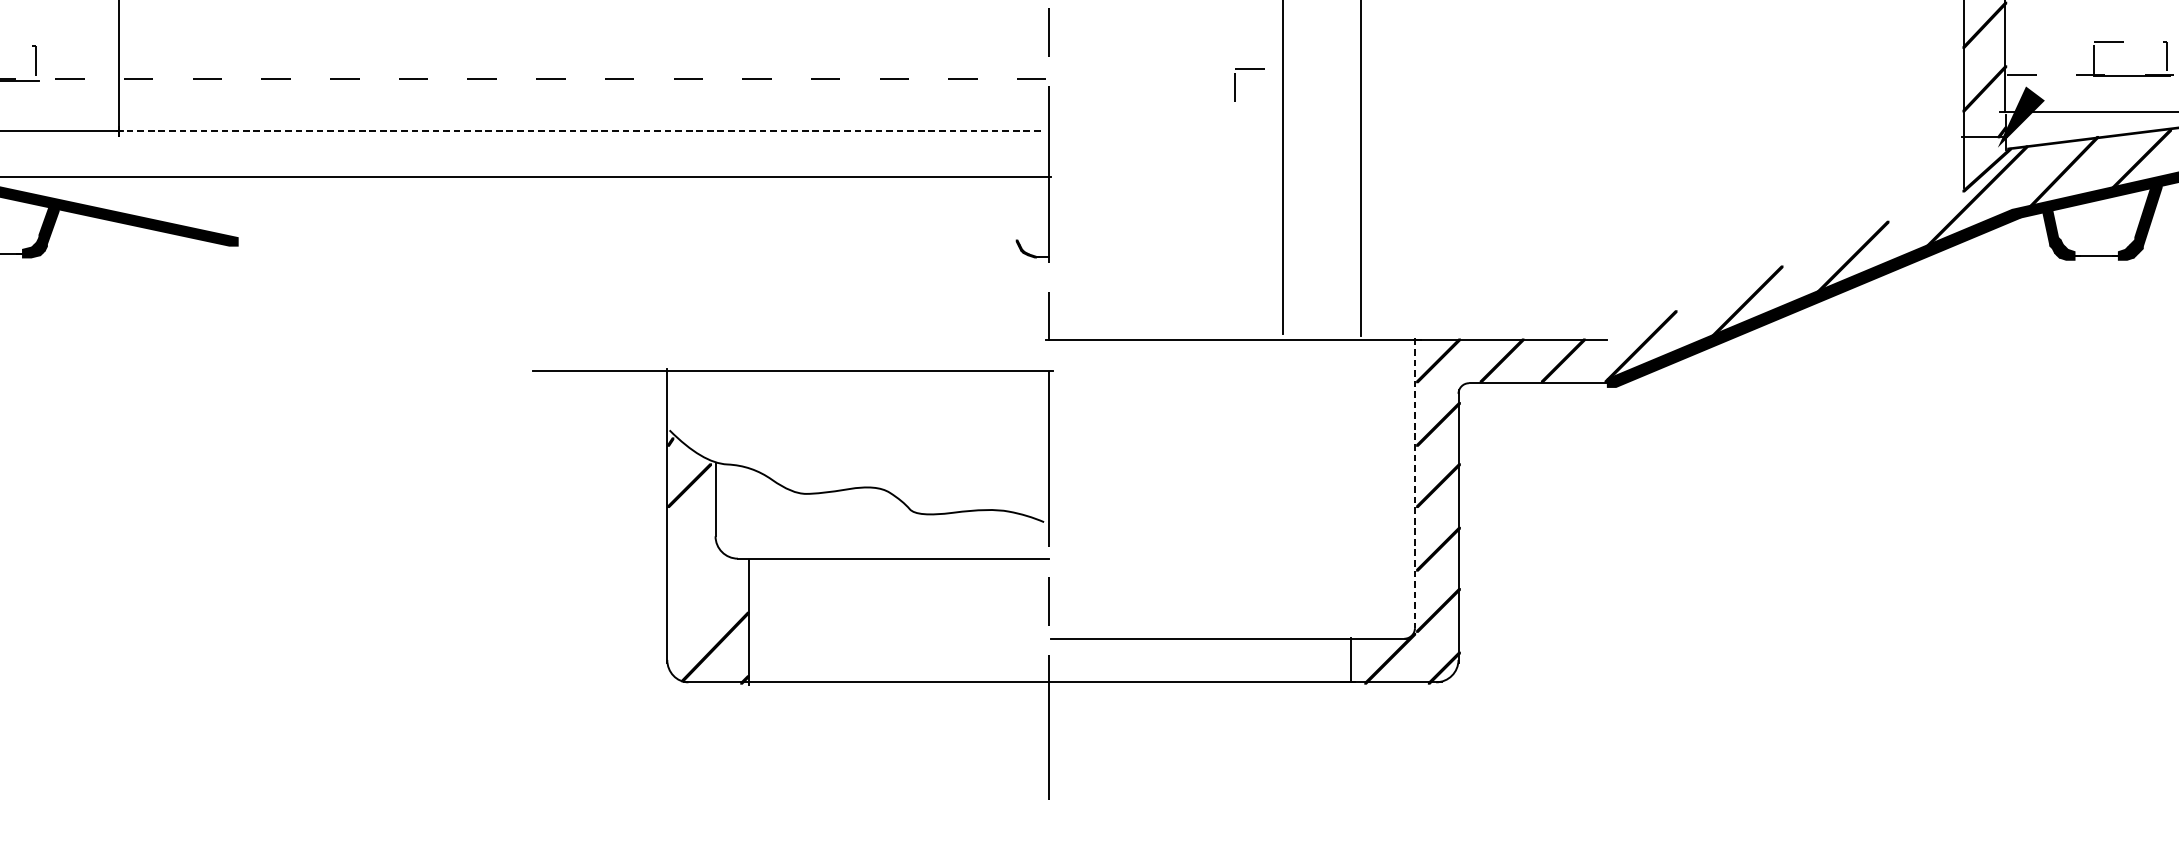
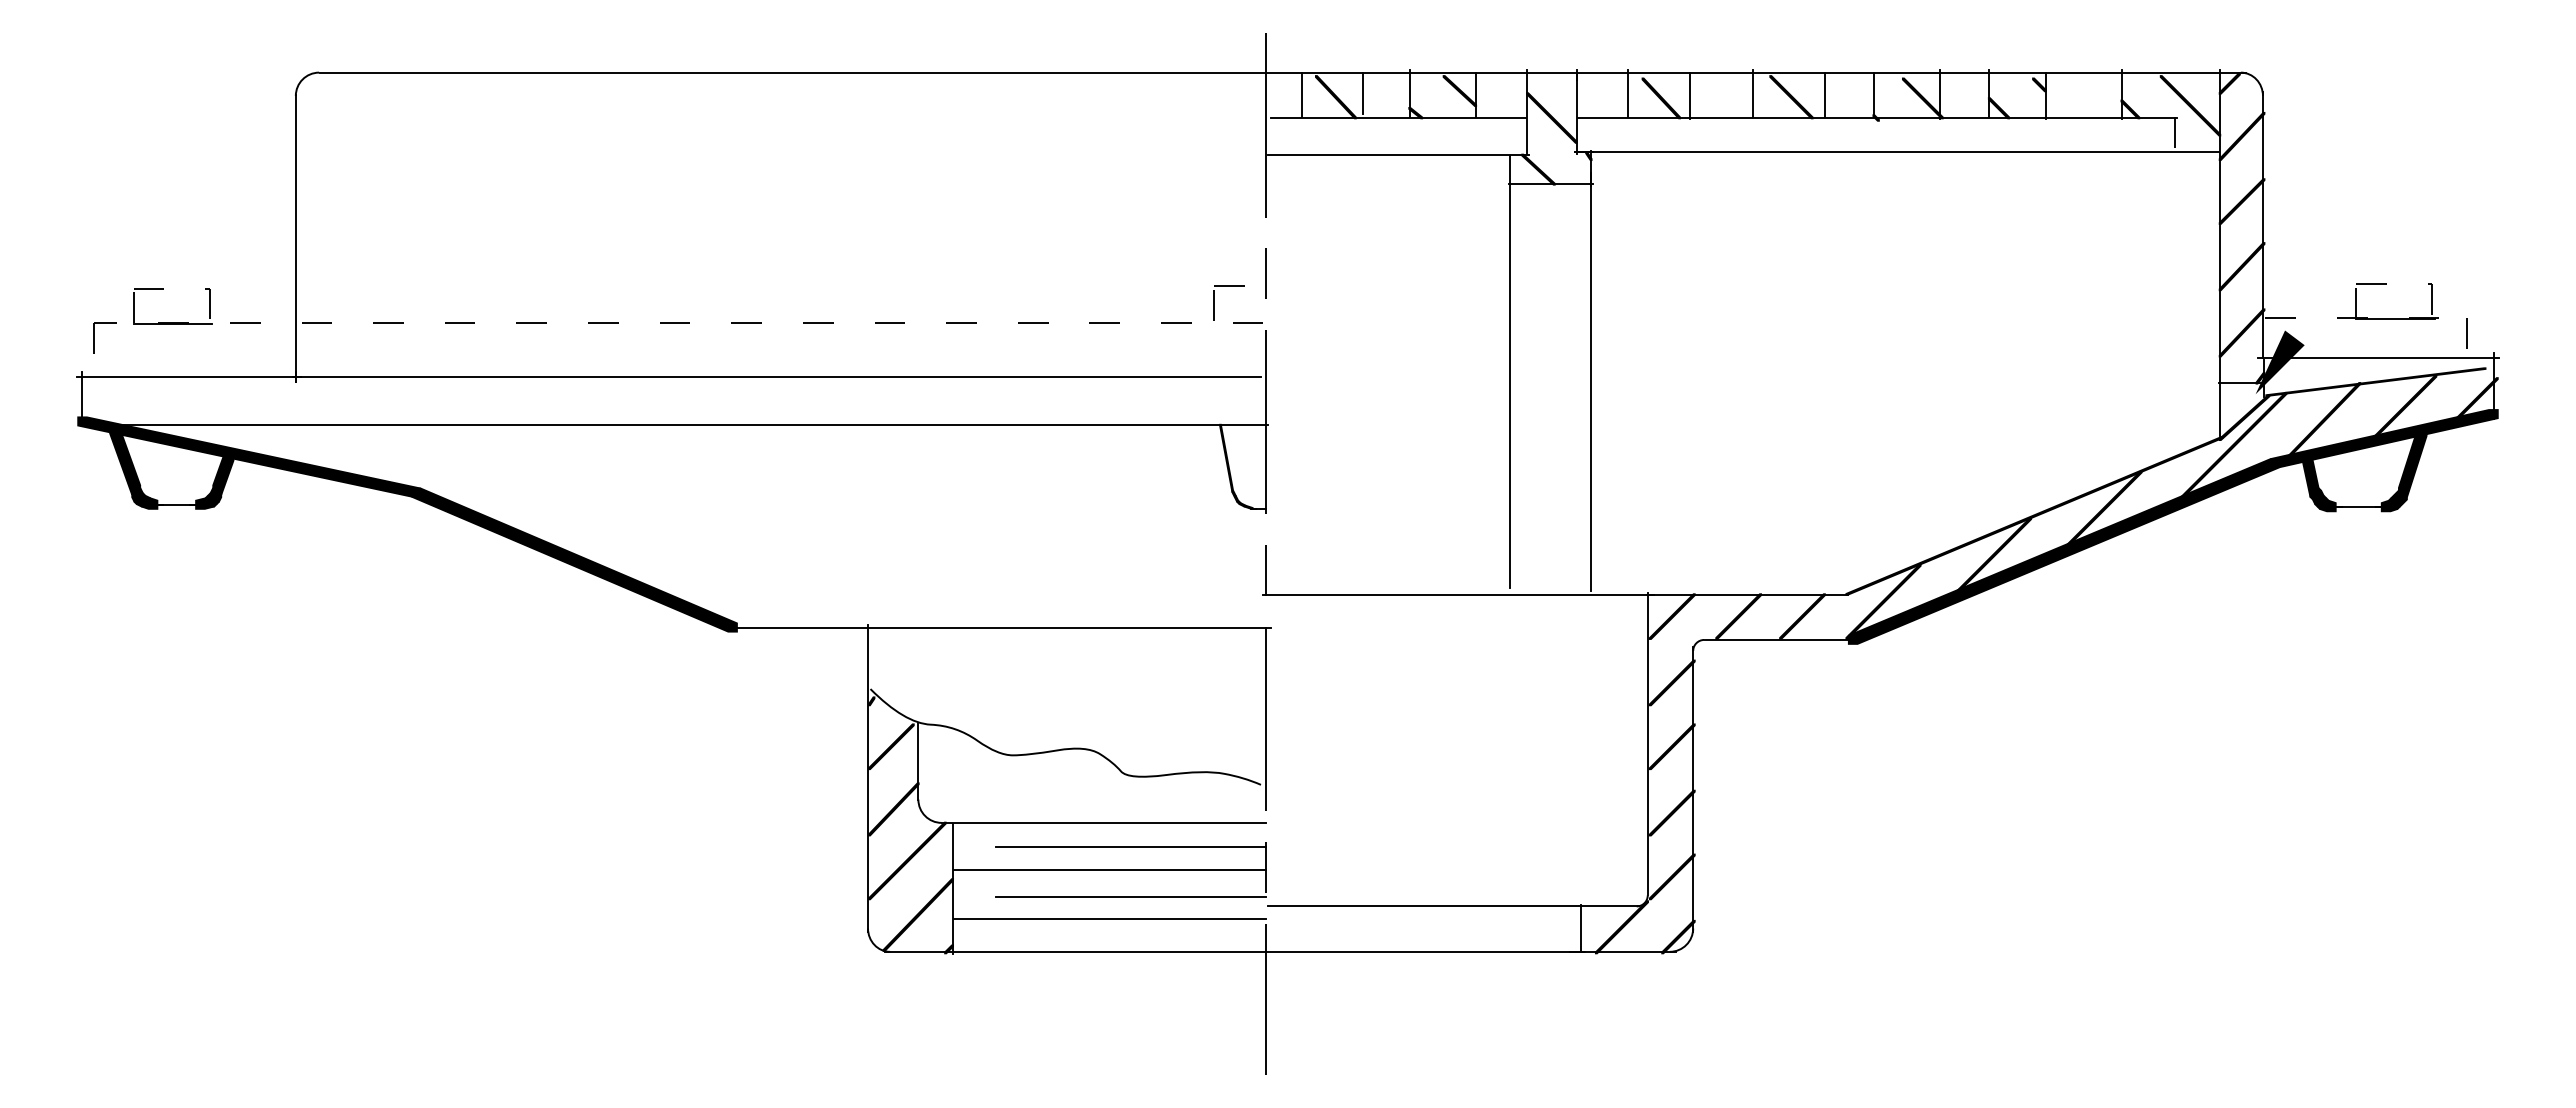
part: (1235, 84) -> (1214, 302), moved
line: (580, 131) -> (777, 377), dashed -> solid
fill: (1010, 208) -> (1226, 457), added
fill: (1785, 263) -> (2034, 515), added
fill: (385, 306) -> (574, 559), added
line: (1414, 483) -> (1647, 744), dashed -> solid
fill: (691, 545) -> (893, 809), added
line: (918, 582) -> (1130, 847), added
fill: (705, 594) -> (907, 860), added
line: (898, 603) -> (1109, 869), added
line: (918, 629) -> (1130, 896), added
line: (898, 650) -> (1109, 918), added

